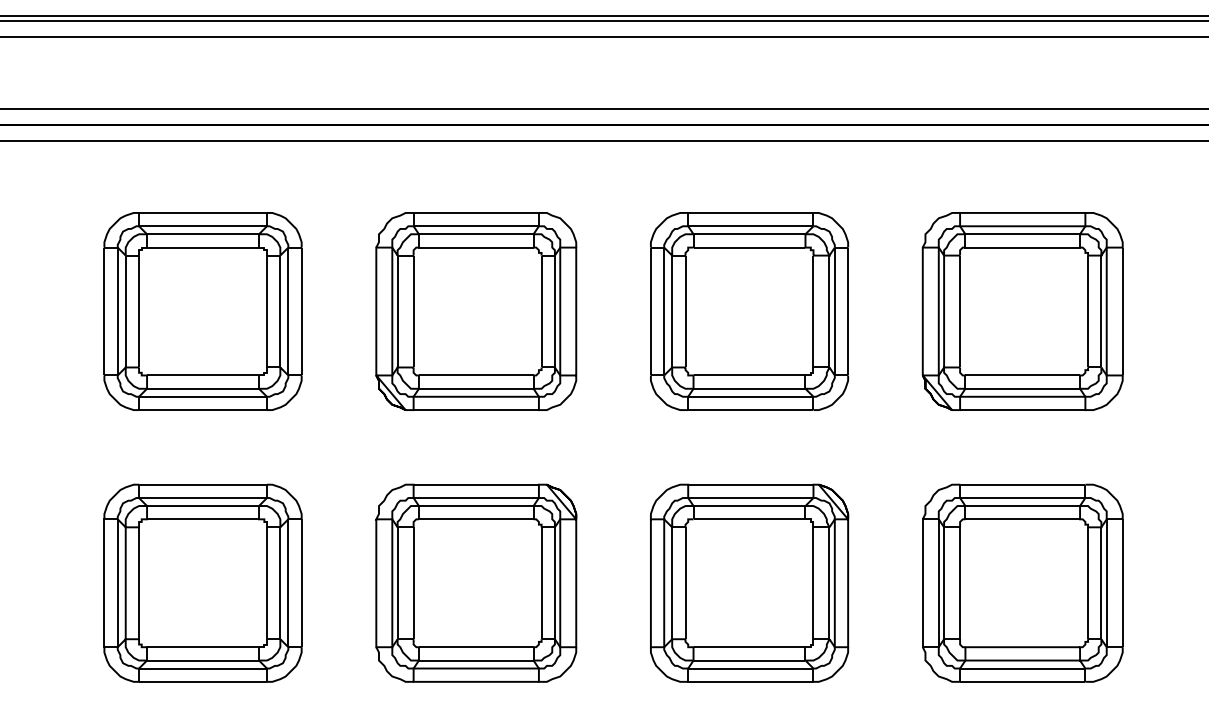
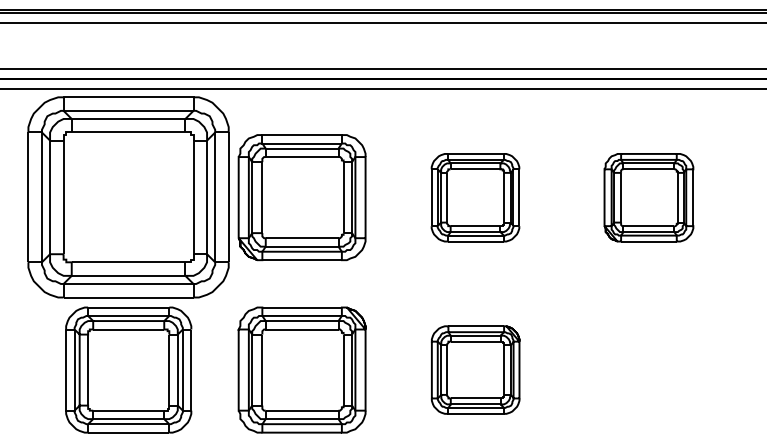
part: (202, 311) -> (128, 197), size x1.6
part: (749, 311) -> (475, 197), size x0.7
part: (1022, 311) -> (648, 197), size x0.7
part: (749, 582) -> (475, 369), size x0.7
part: (1022, 582) -> (648, 369), removed

